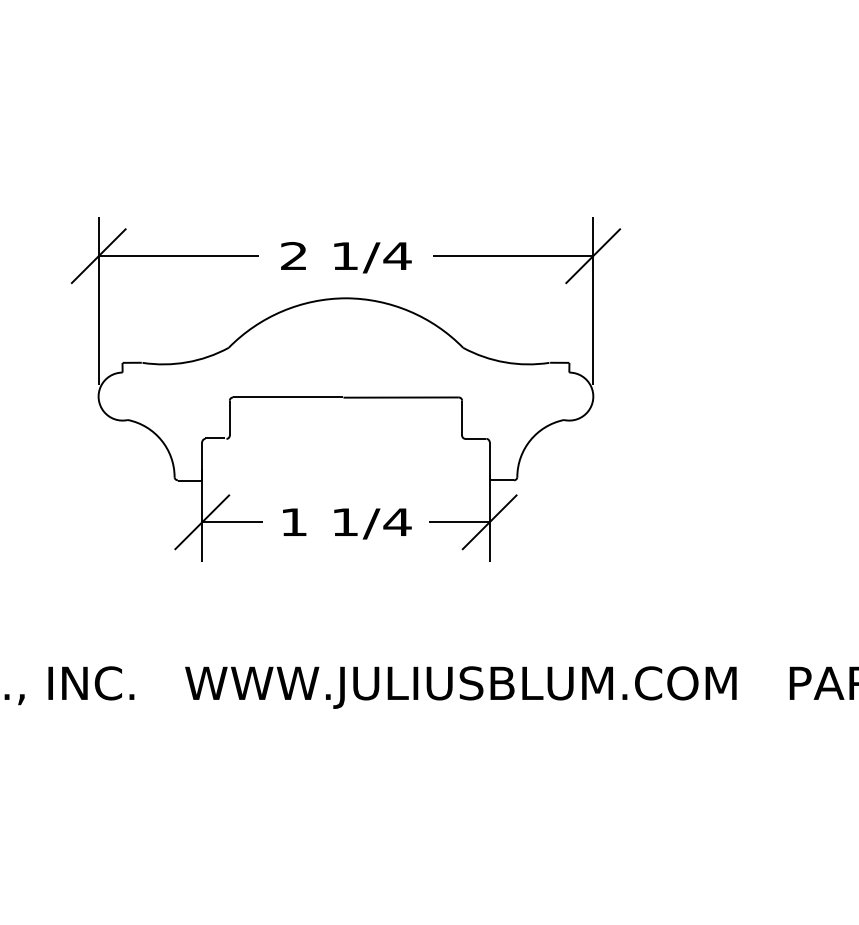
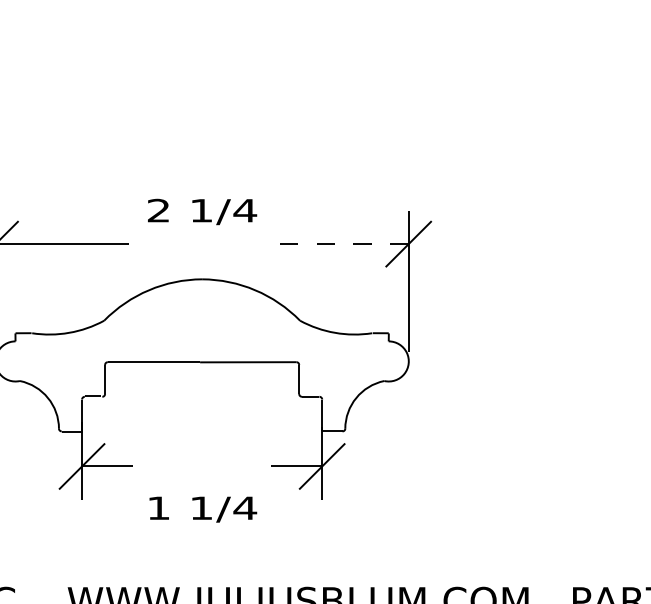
line: (513, 256) -> (342, 244), solid -> dashed
text: (346, 257) -> (202, 211), moved
text: (347, 523) -> (203, 509), moved

